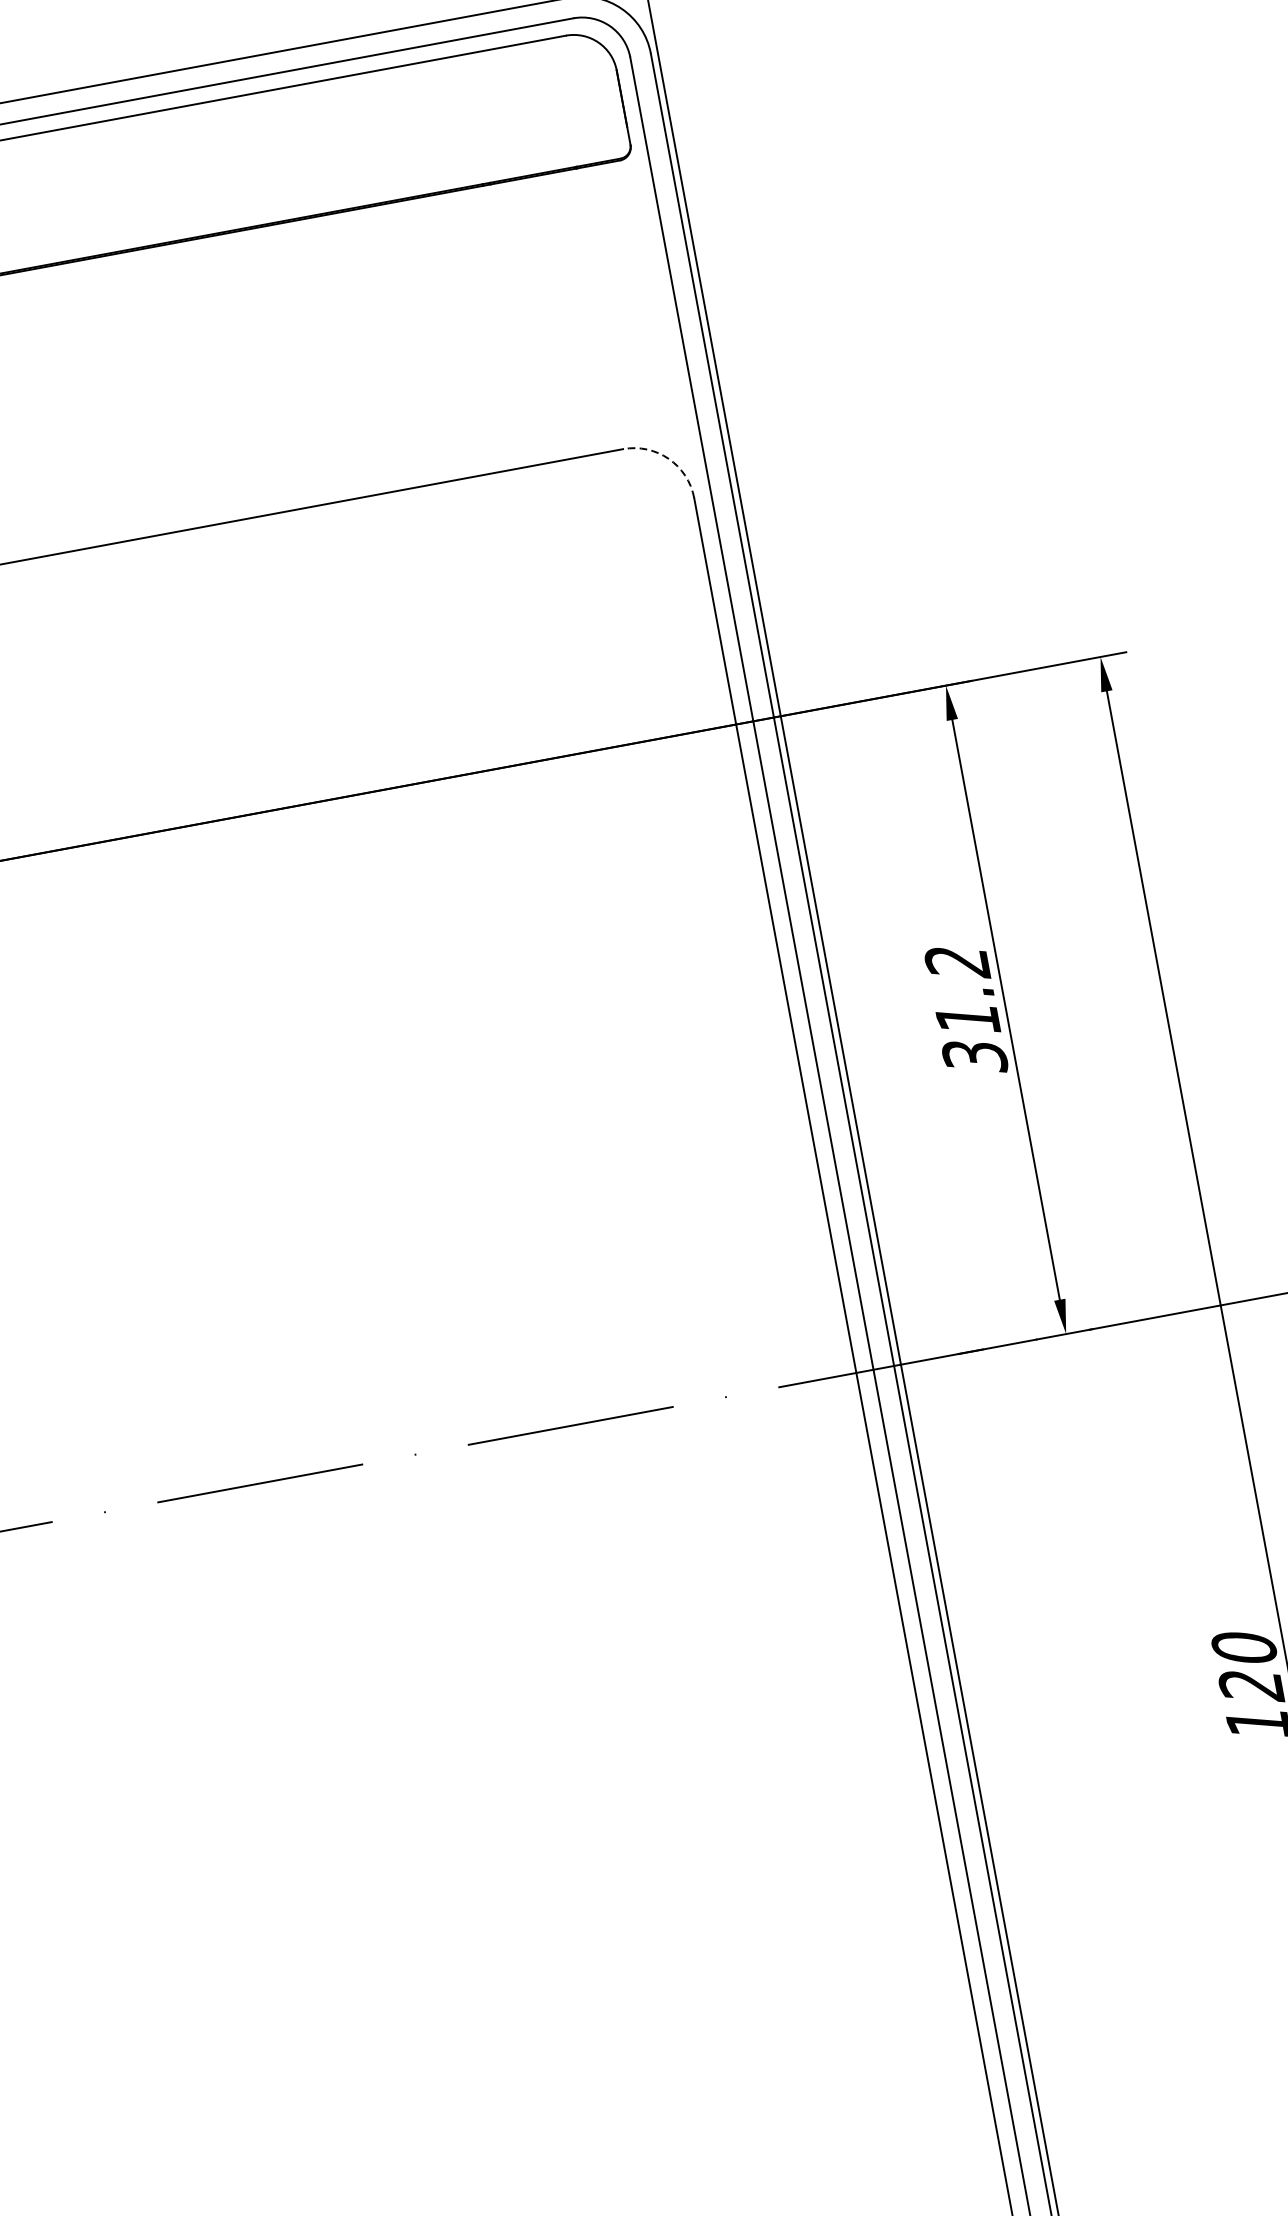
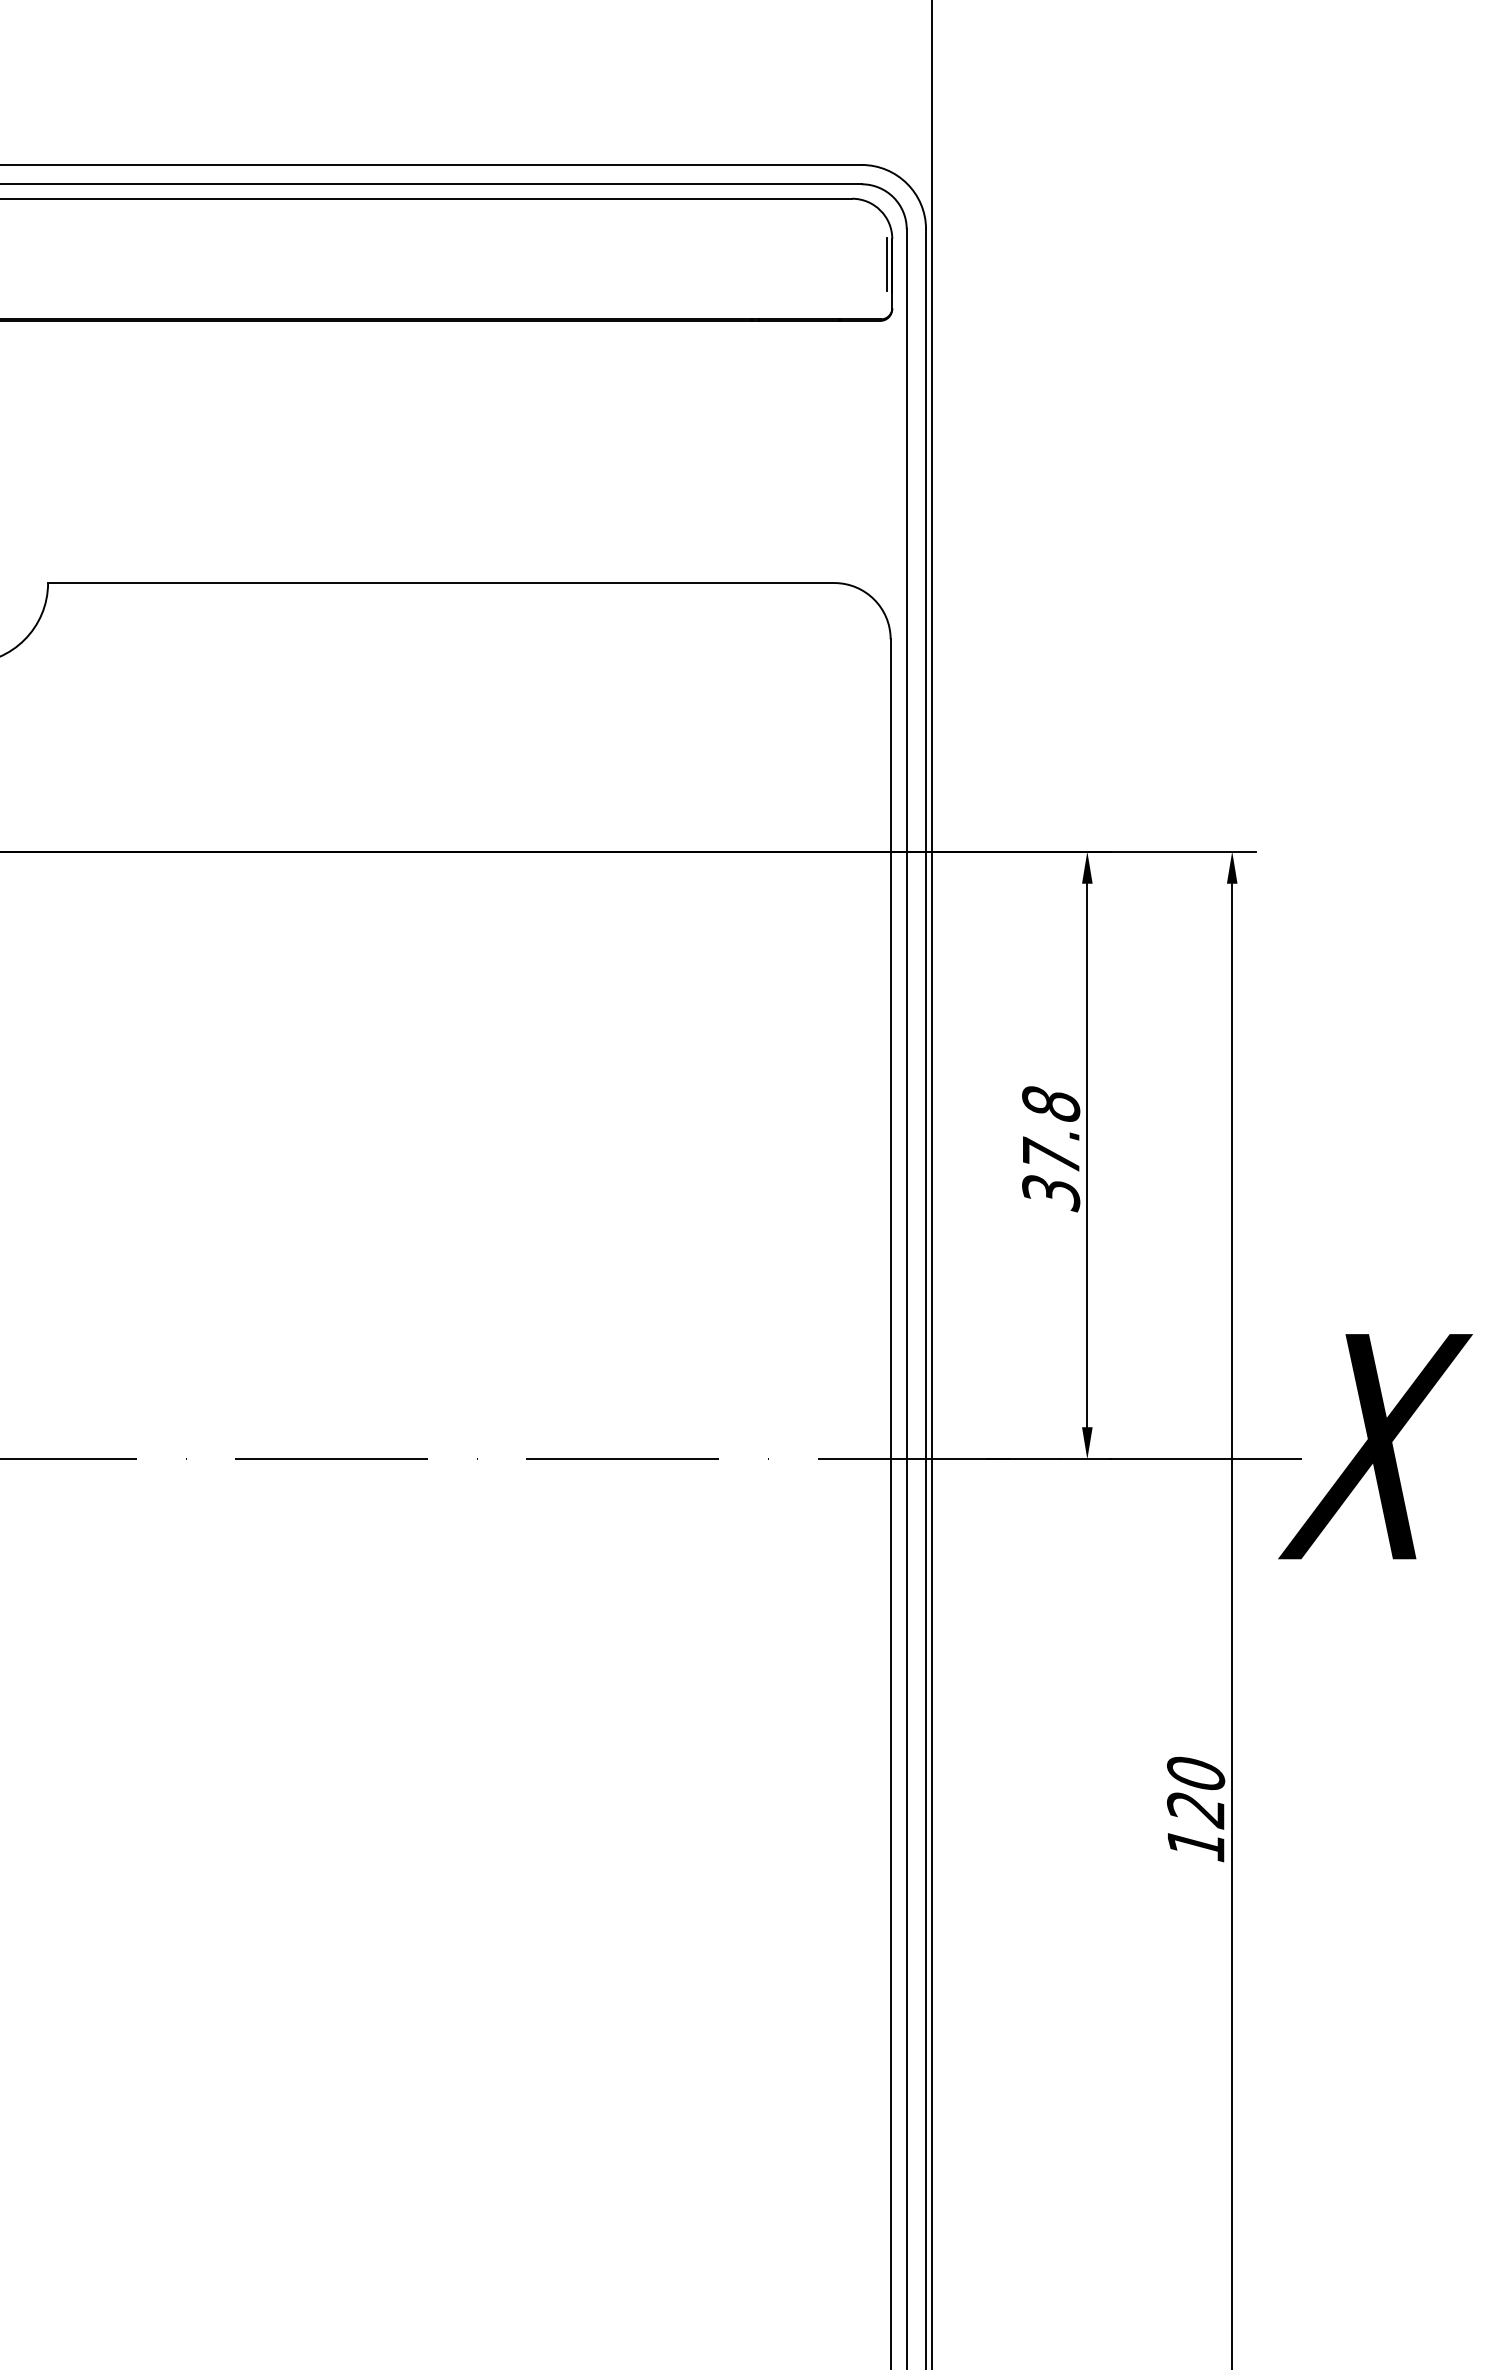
line: (616, 98) -> (887, 264), added
arc: (669, 458) -> (874, 599), dashed -> solid
text: (962, 990) -> (1051, 1130), 31.2 -> 37.8

